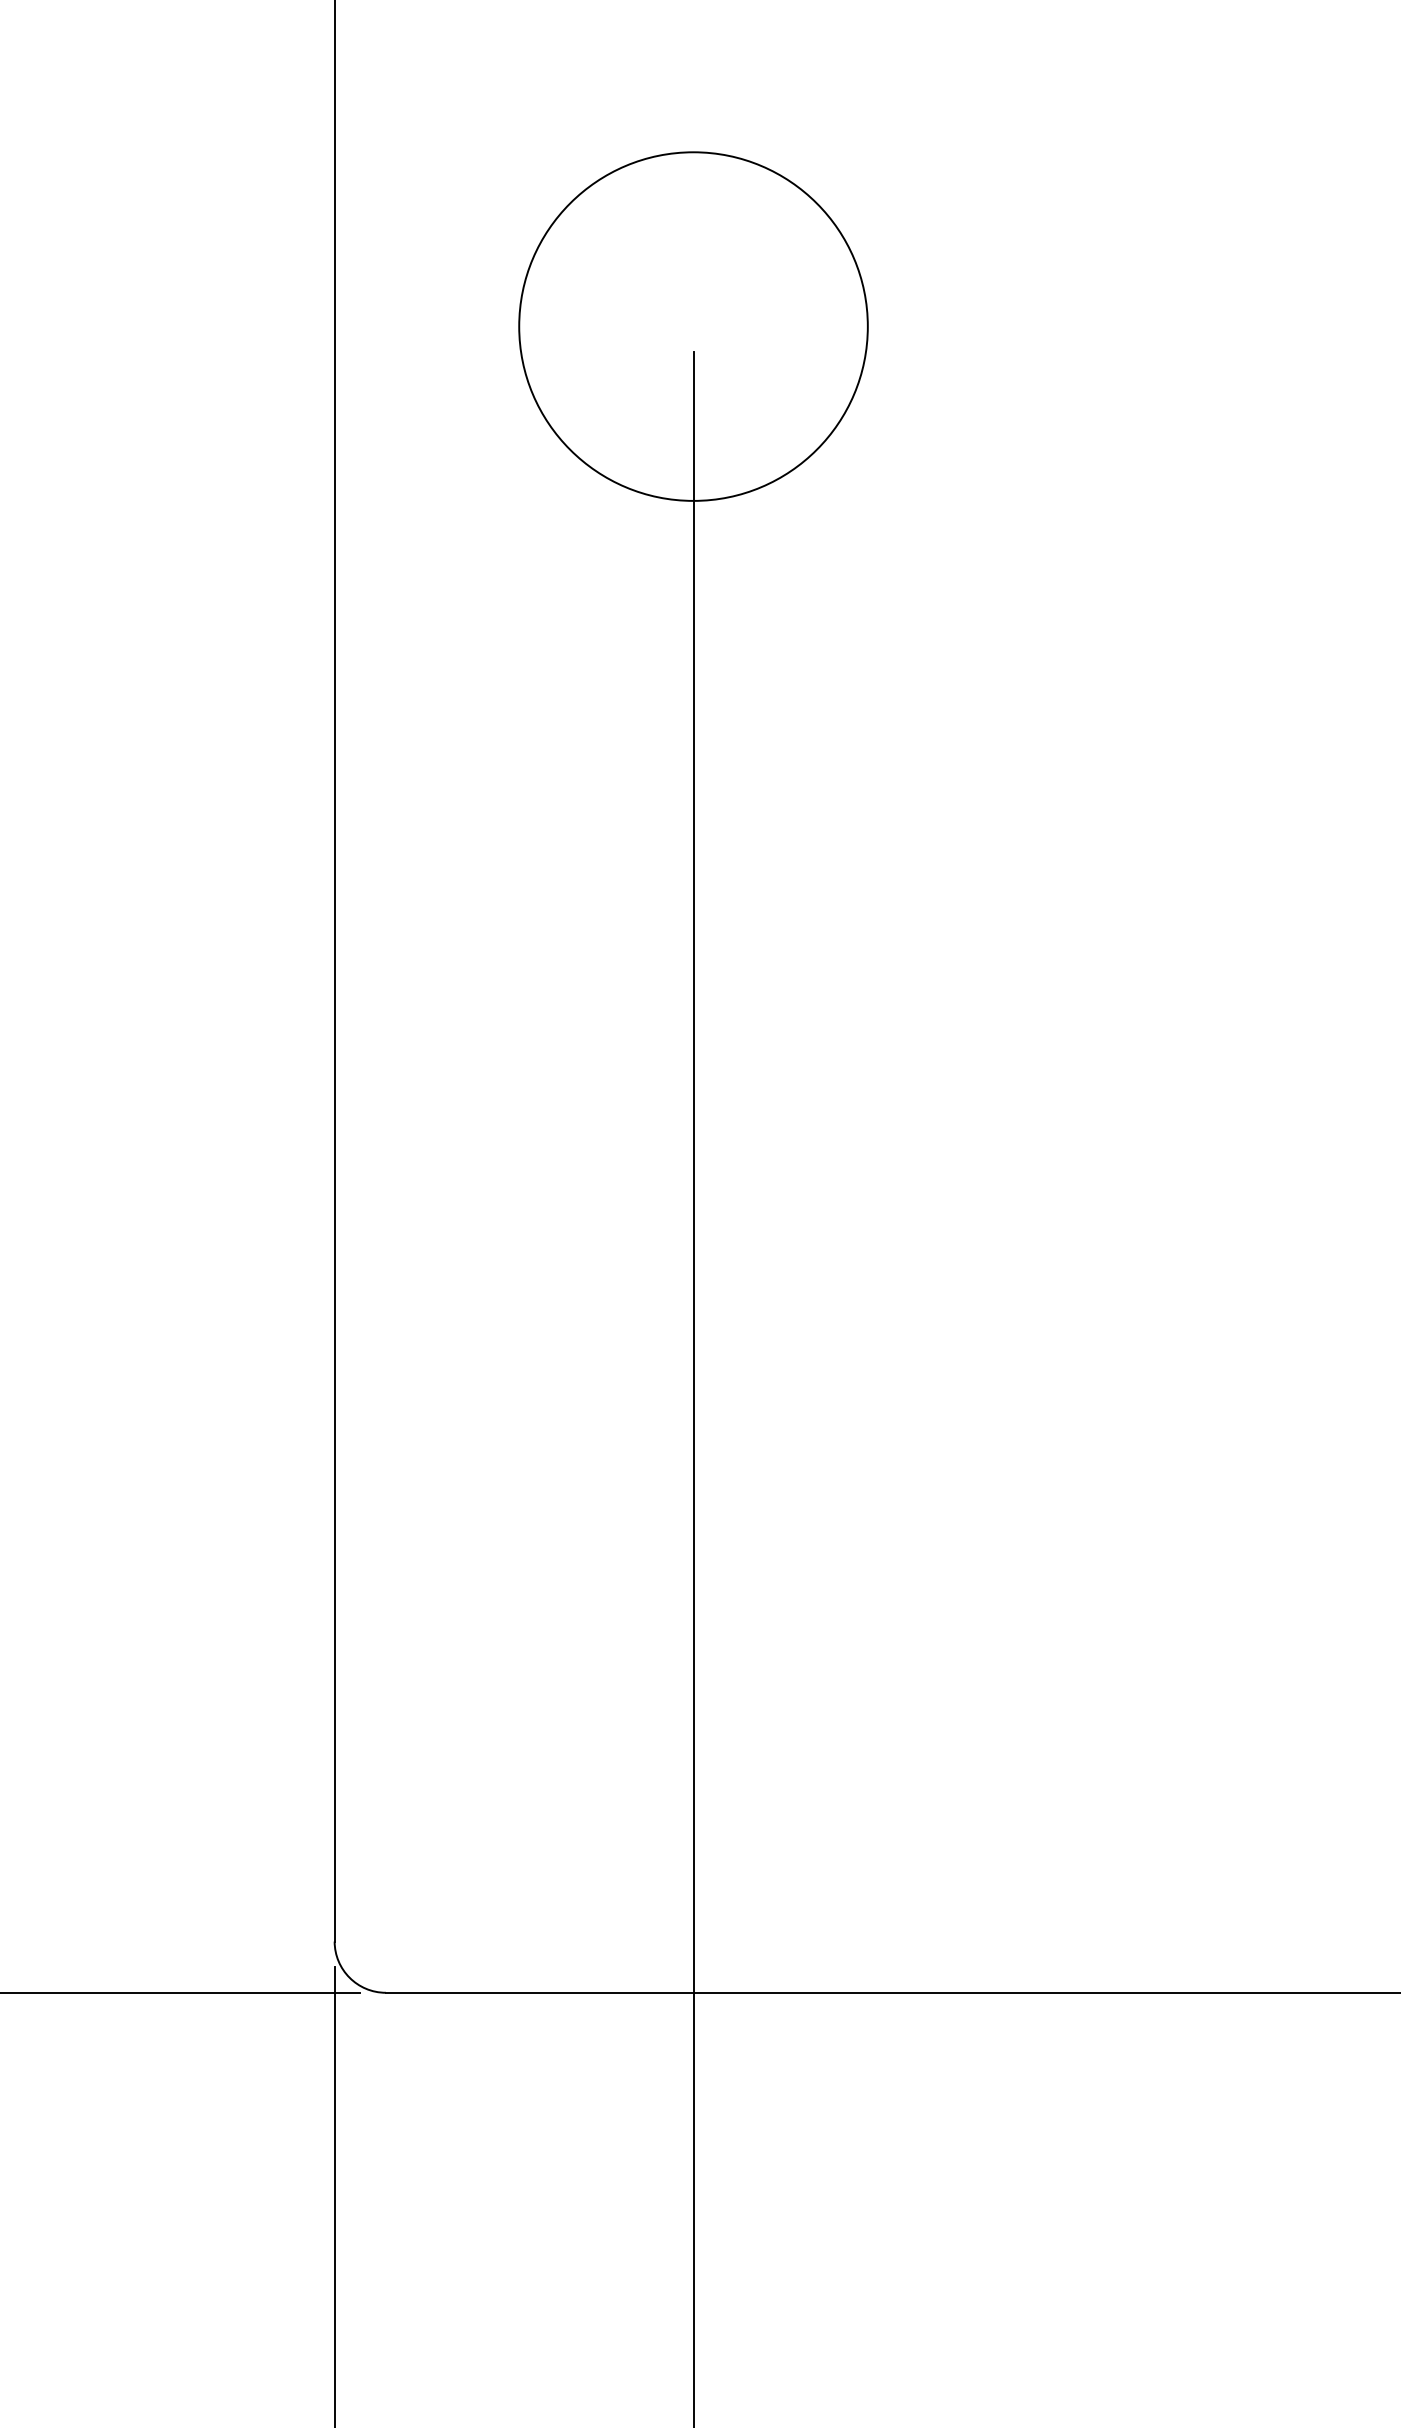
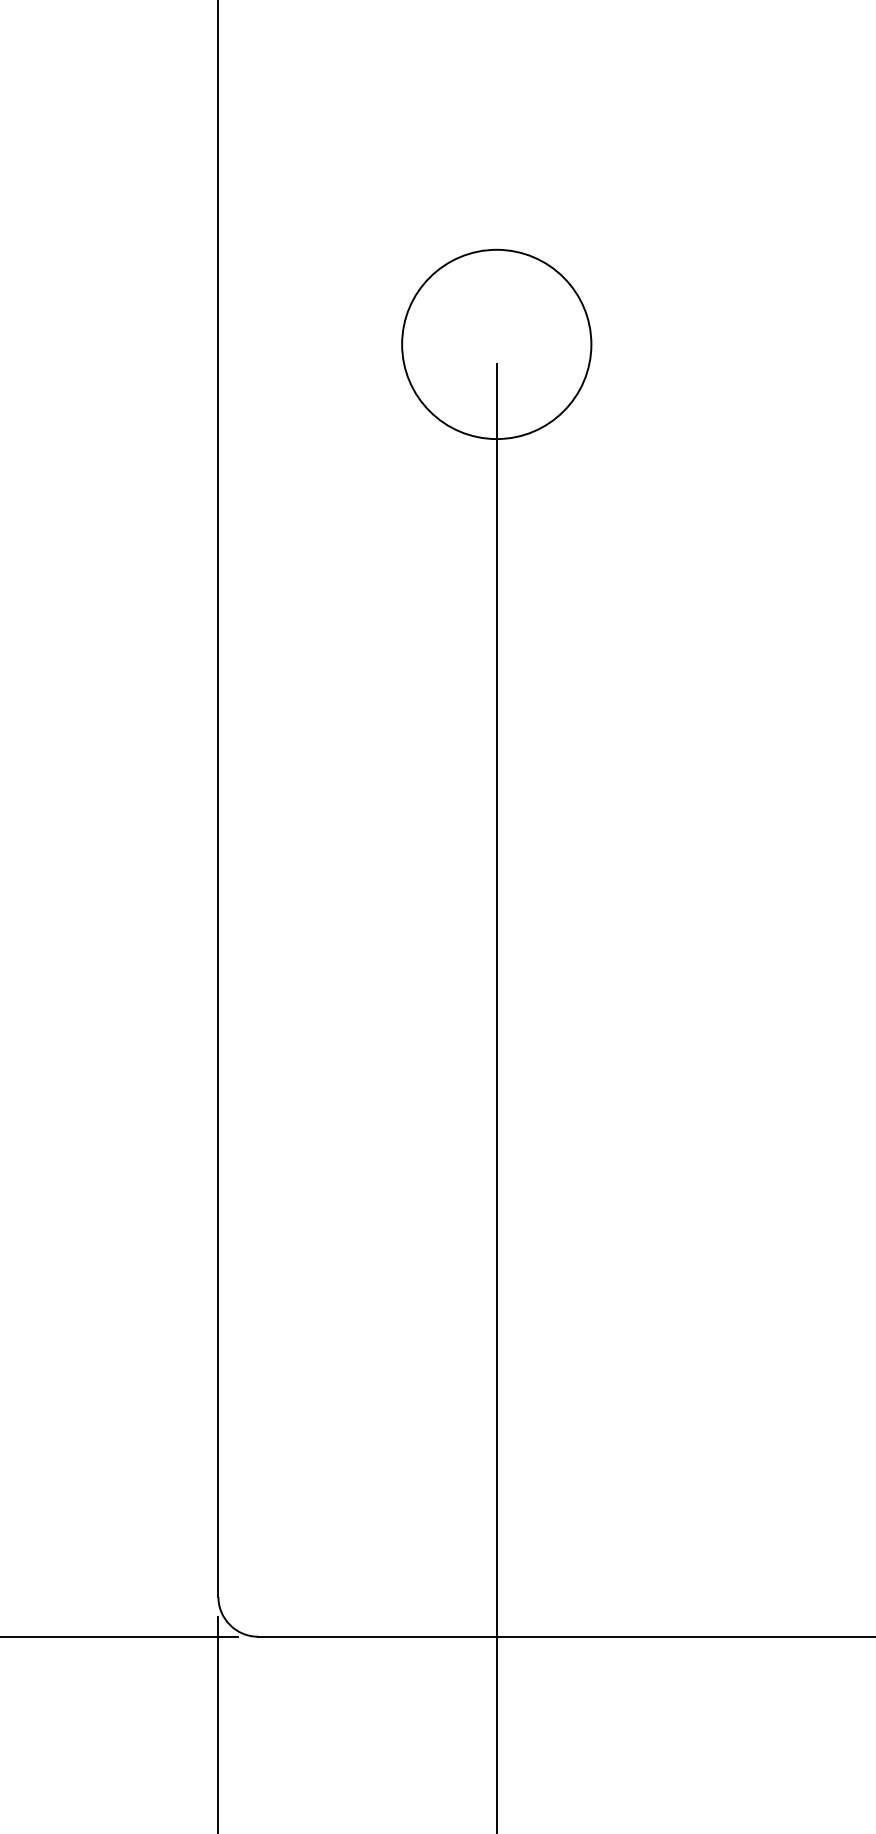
circle: (693, 326) -> (496, 344), size x0.7

